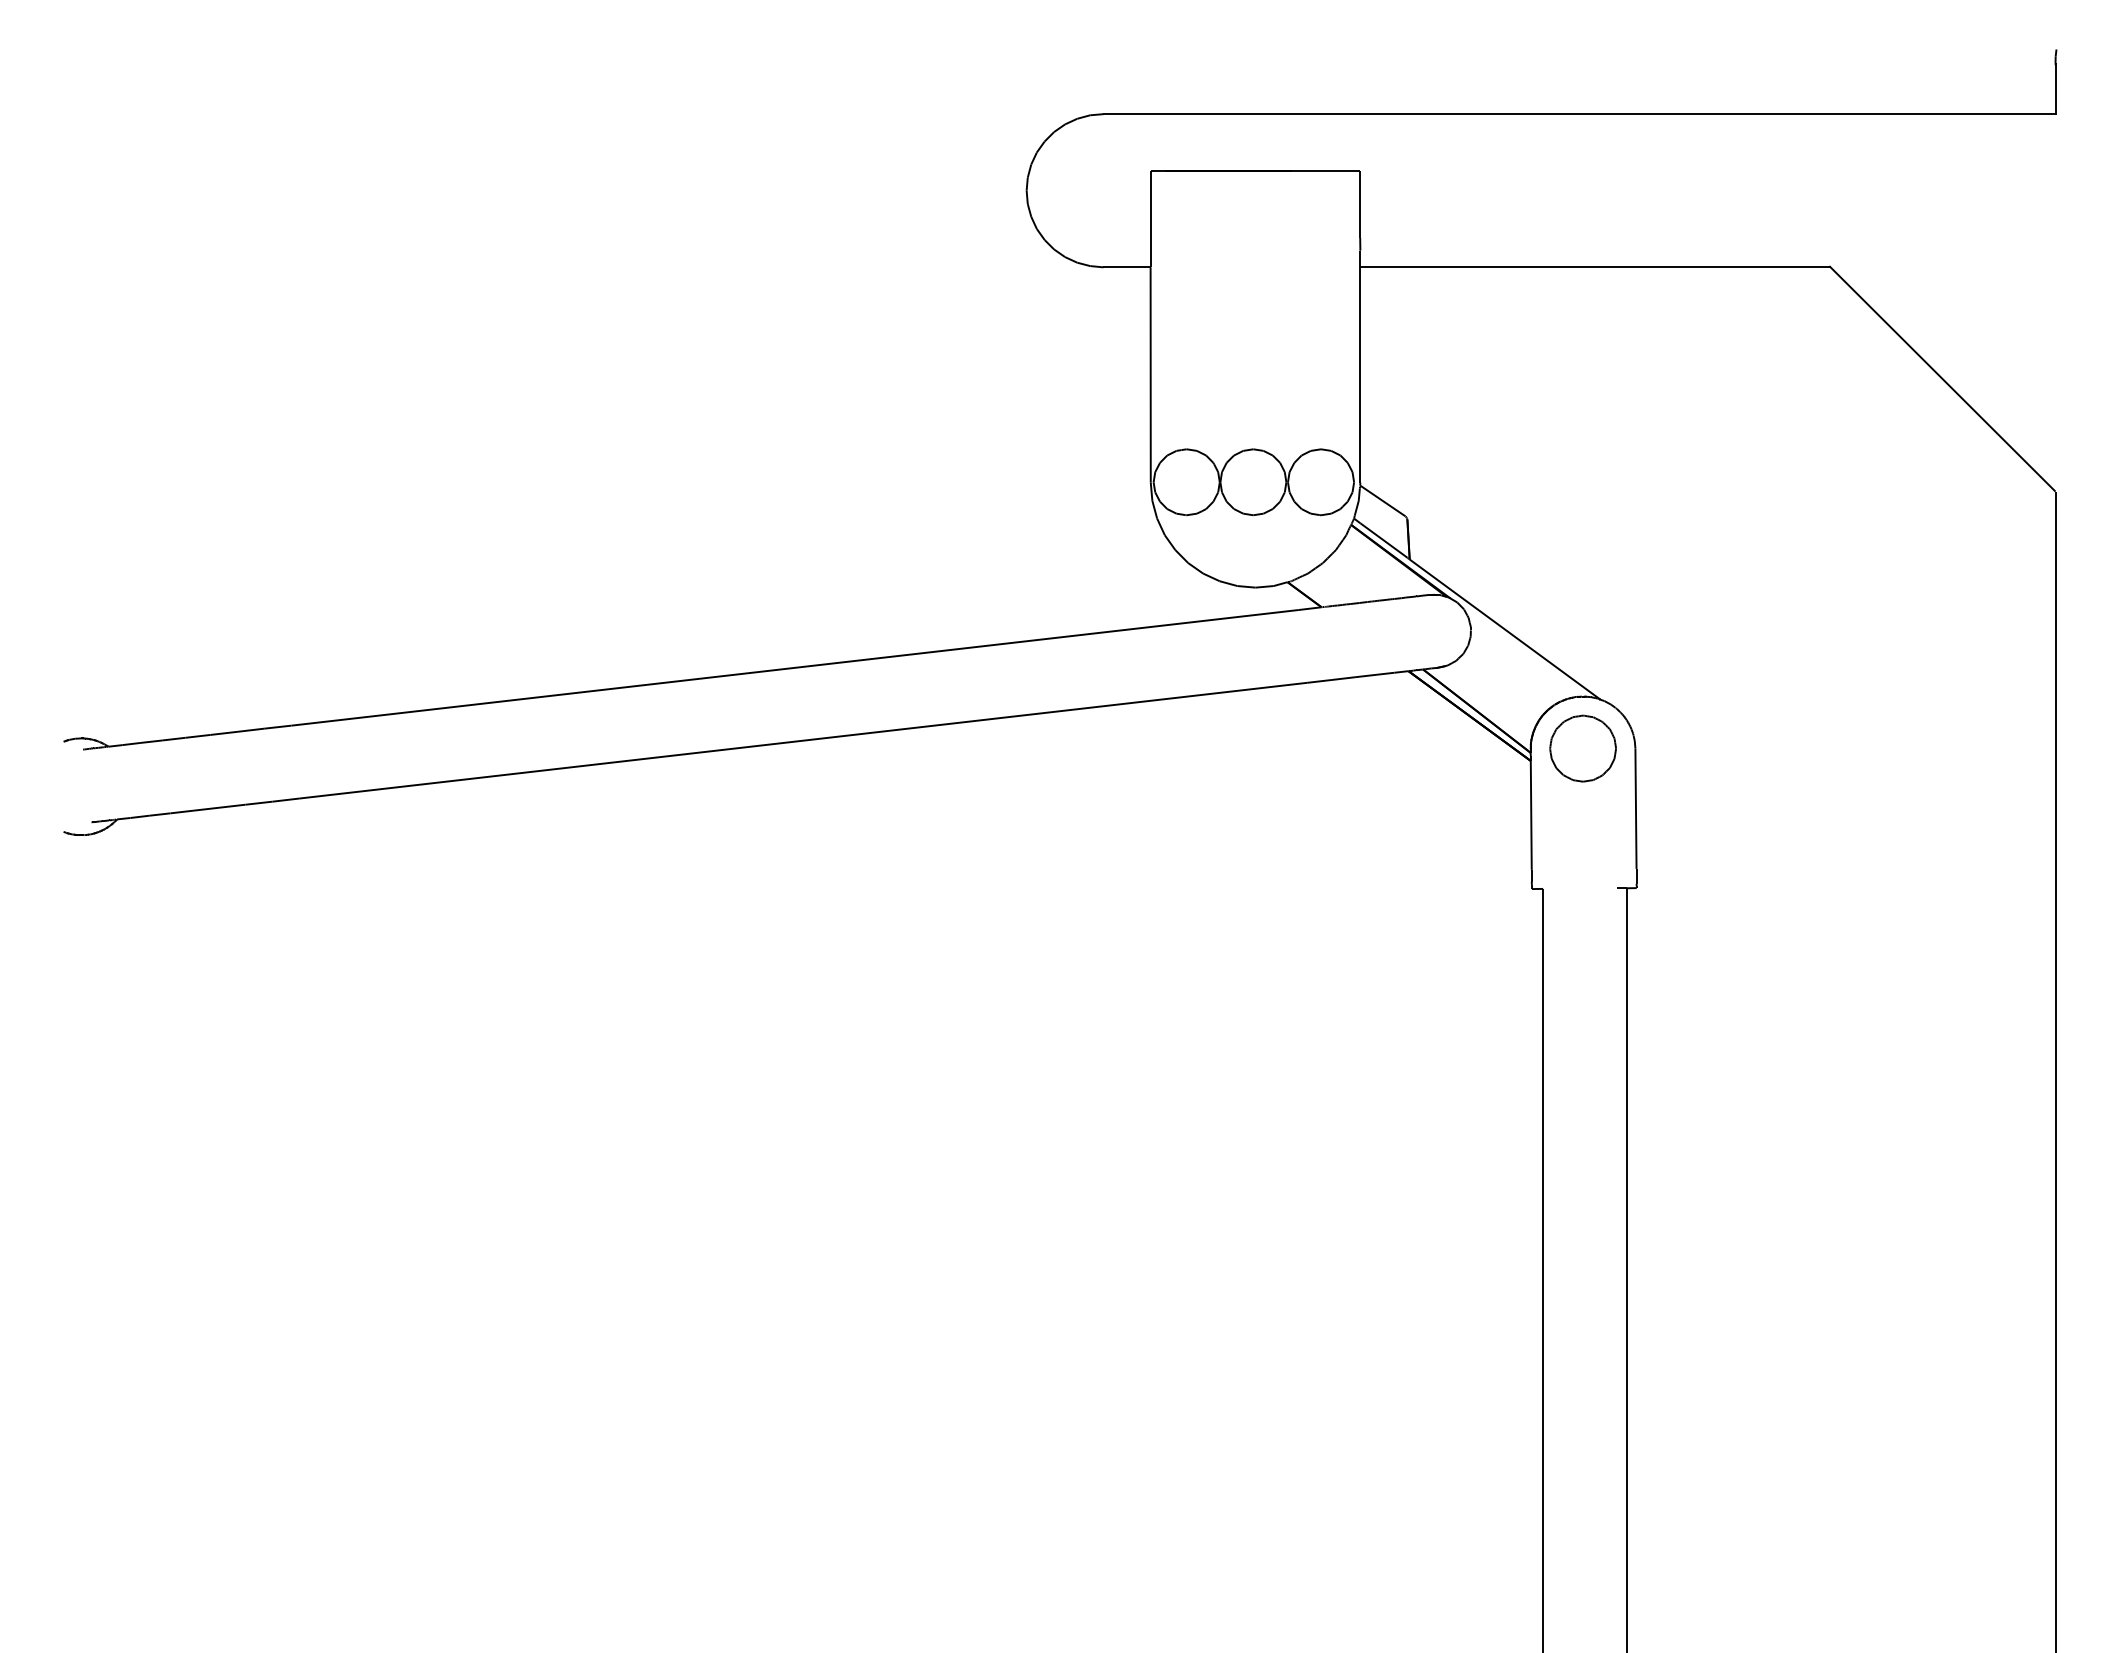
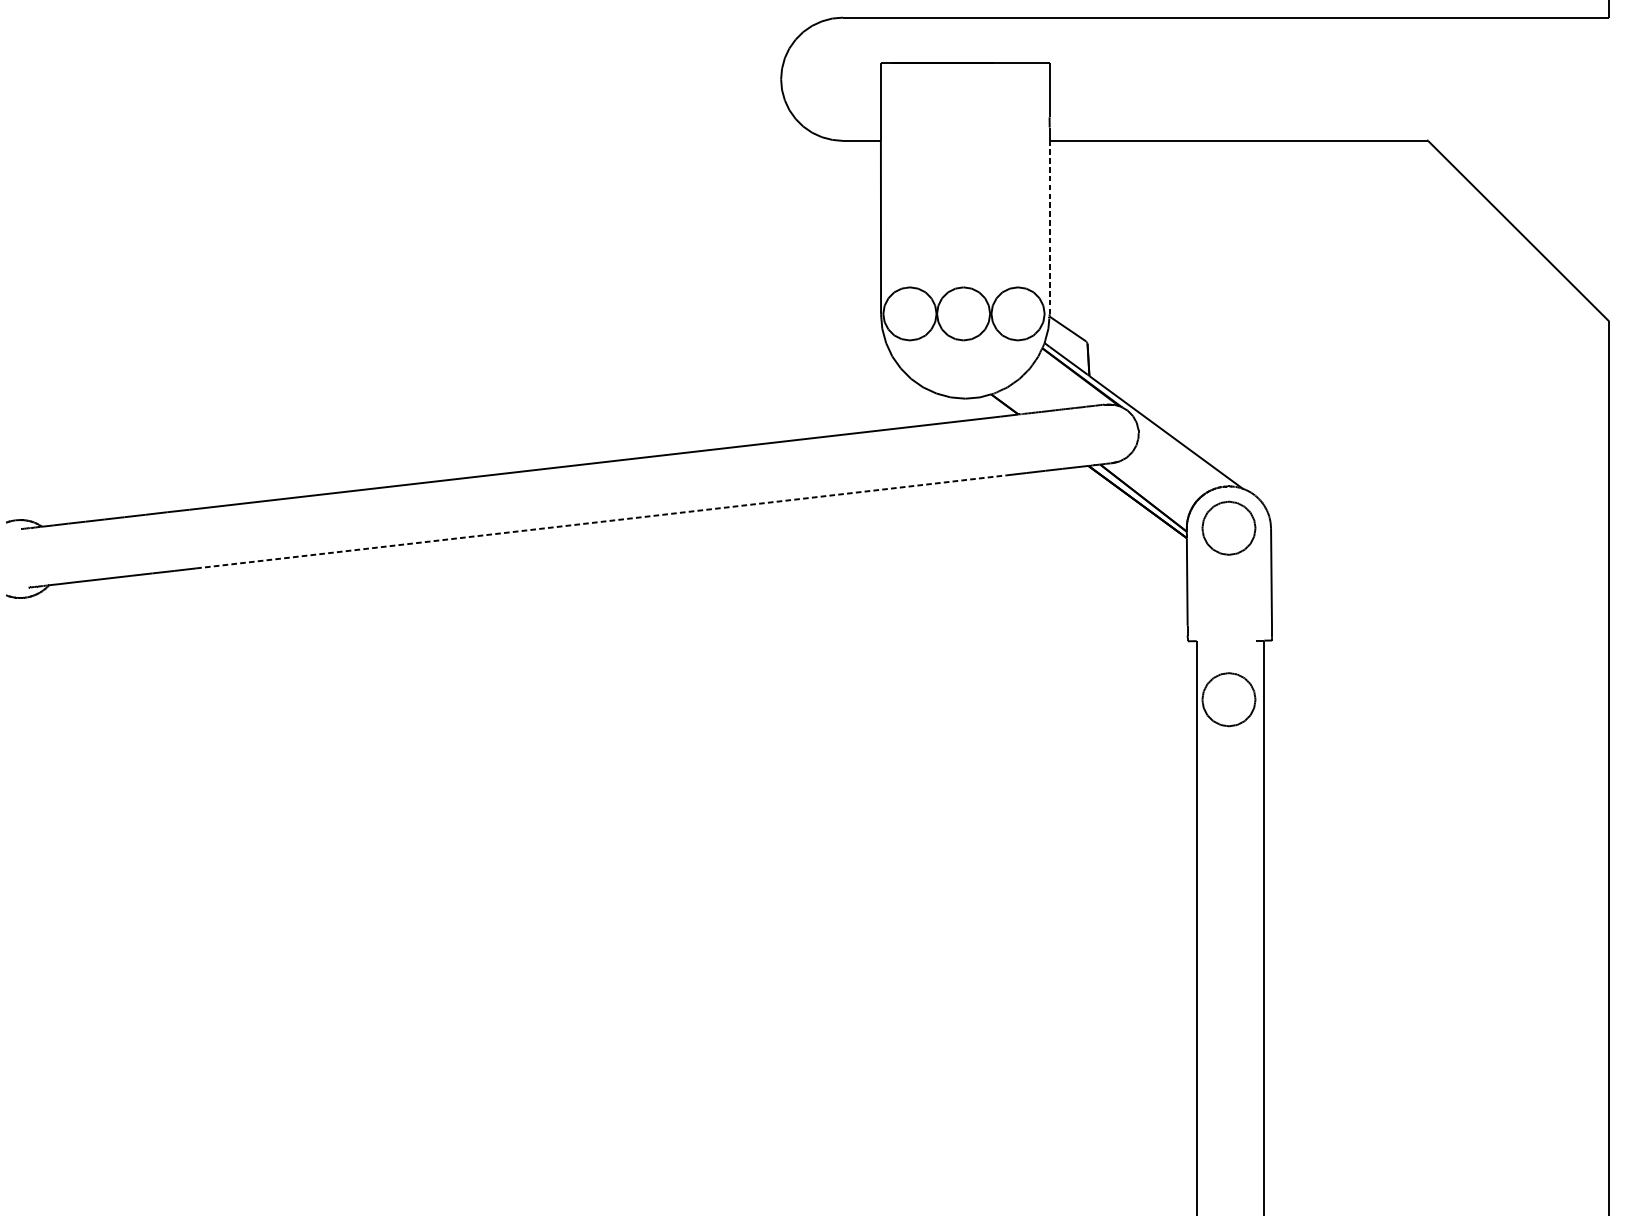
line: (1360, 375) -> (1049, 227), solid -> dashed
line: (803, 740) -> (601, 521), solid -> dashed
part: (1582, 961) -> (1228, 699), added

